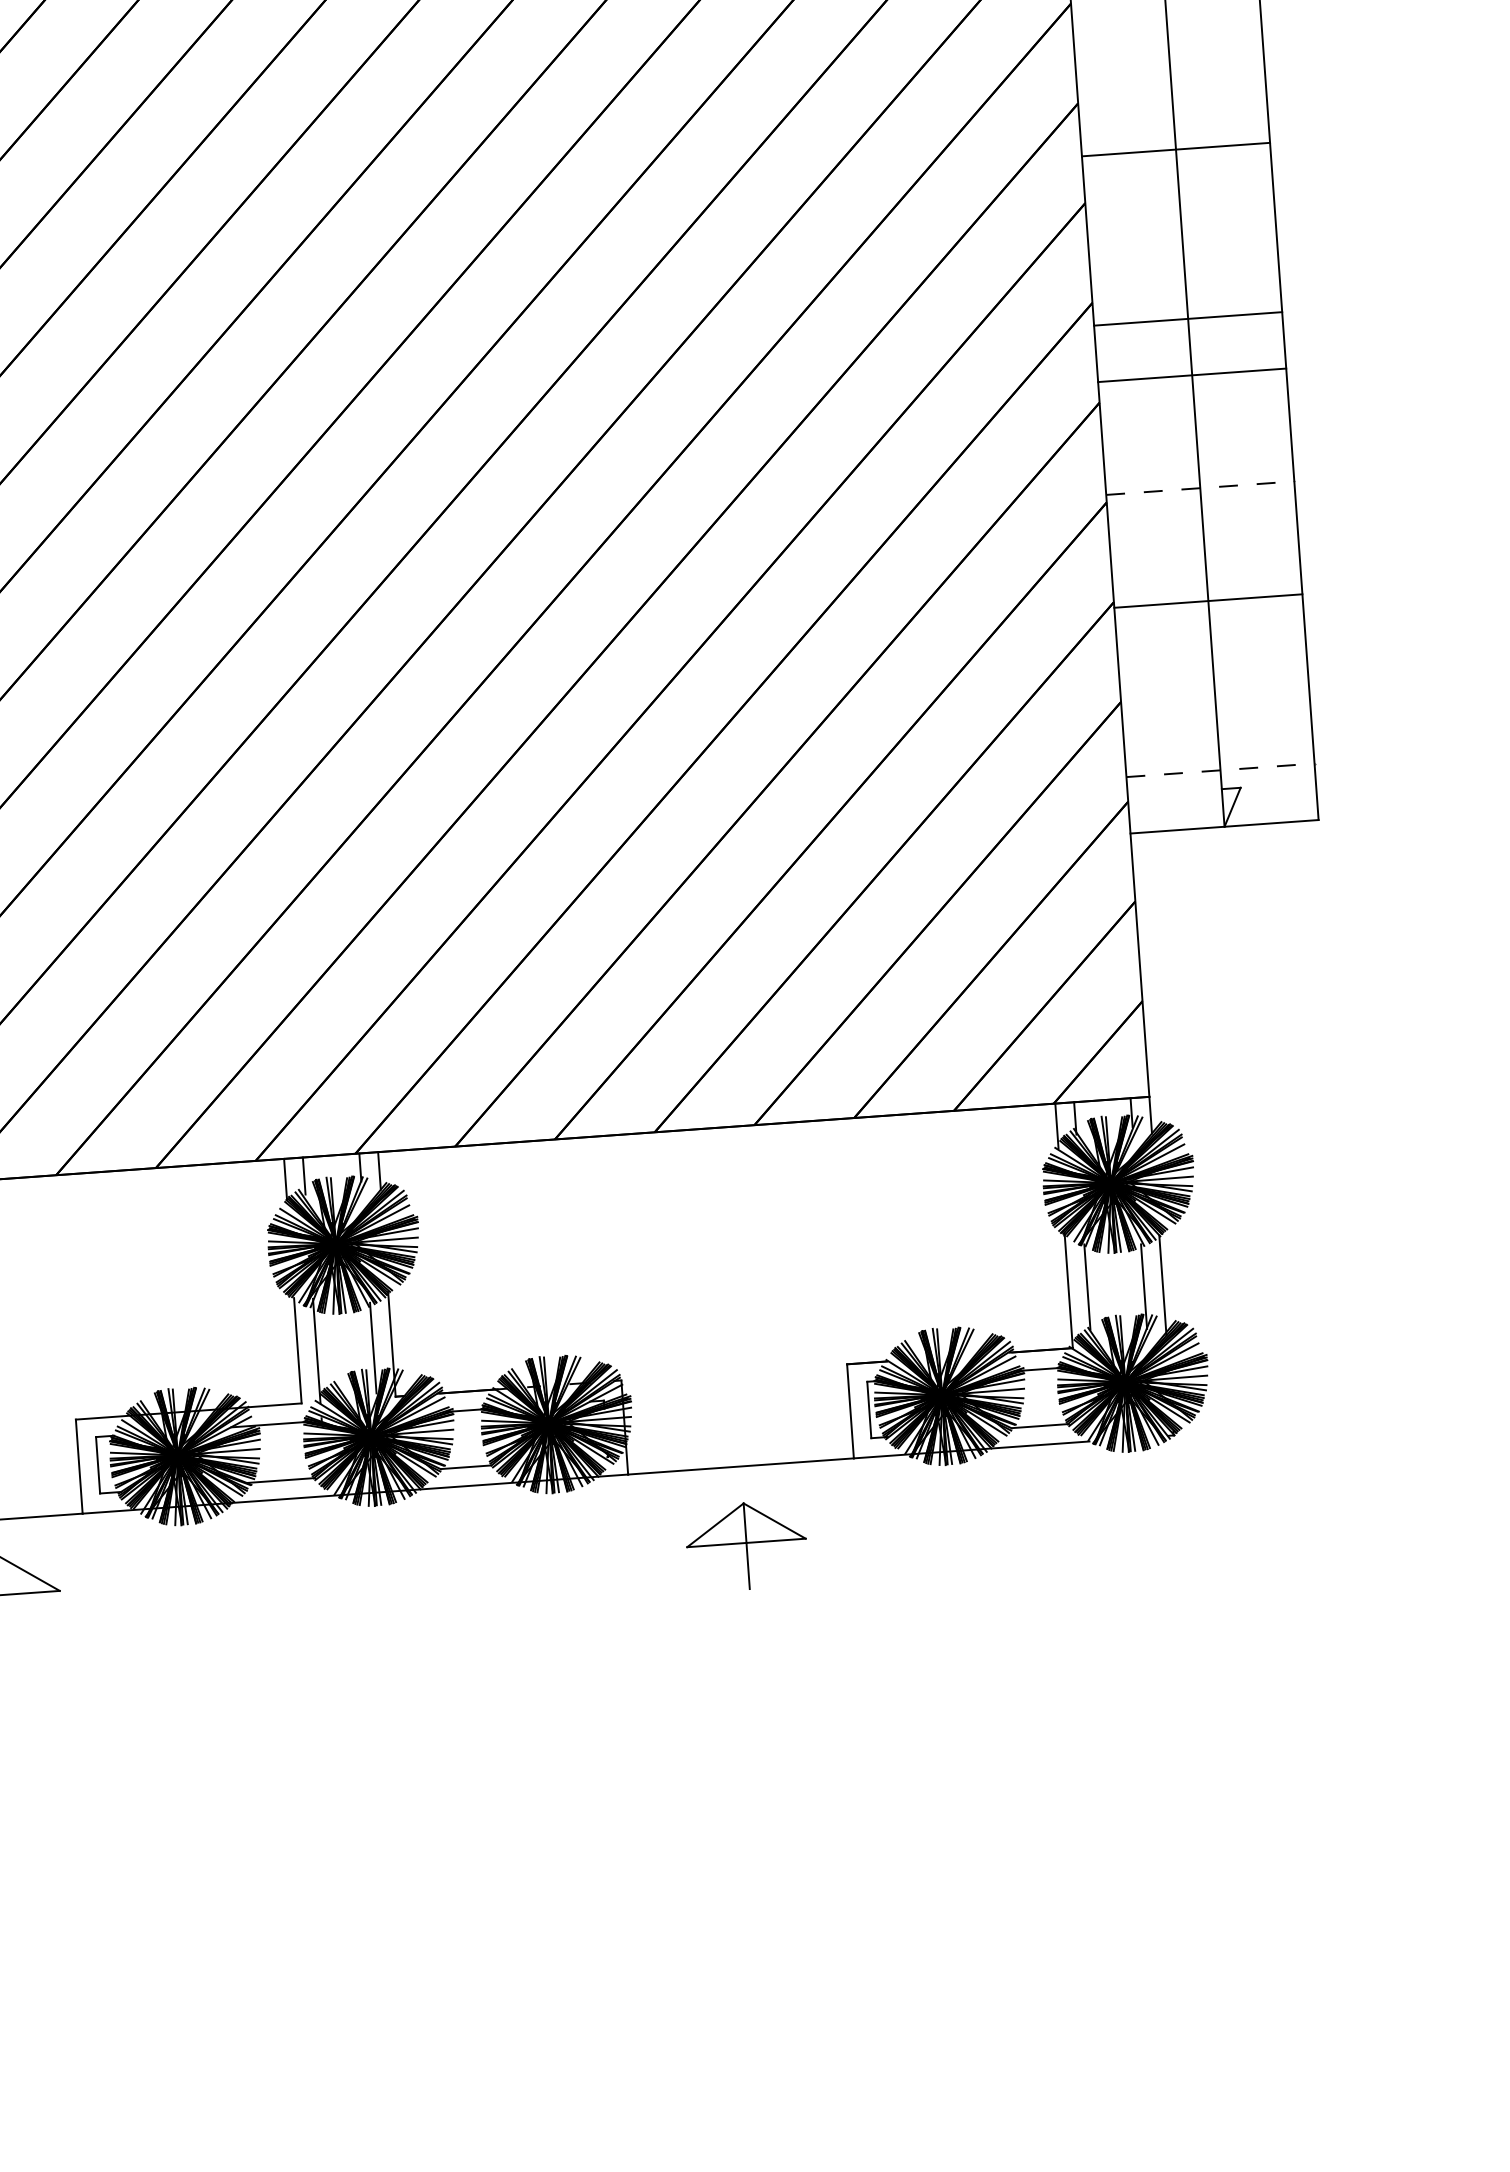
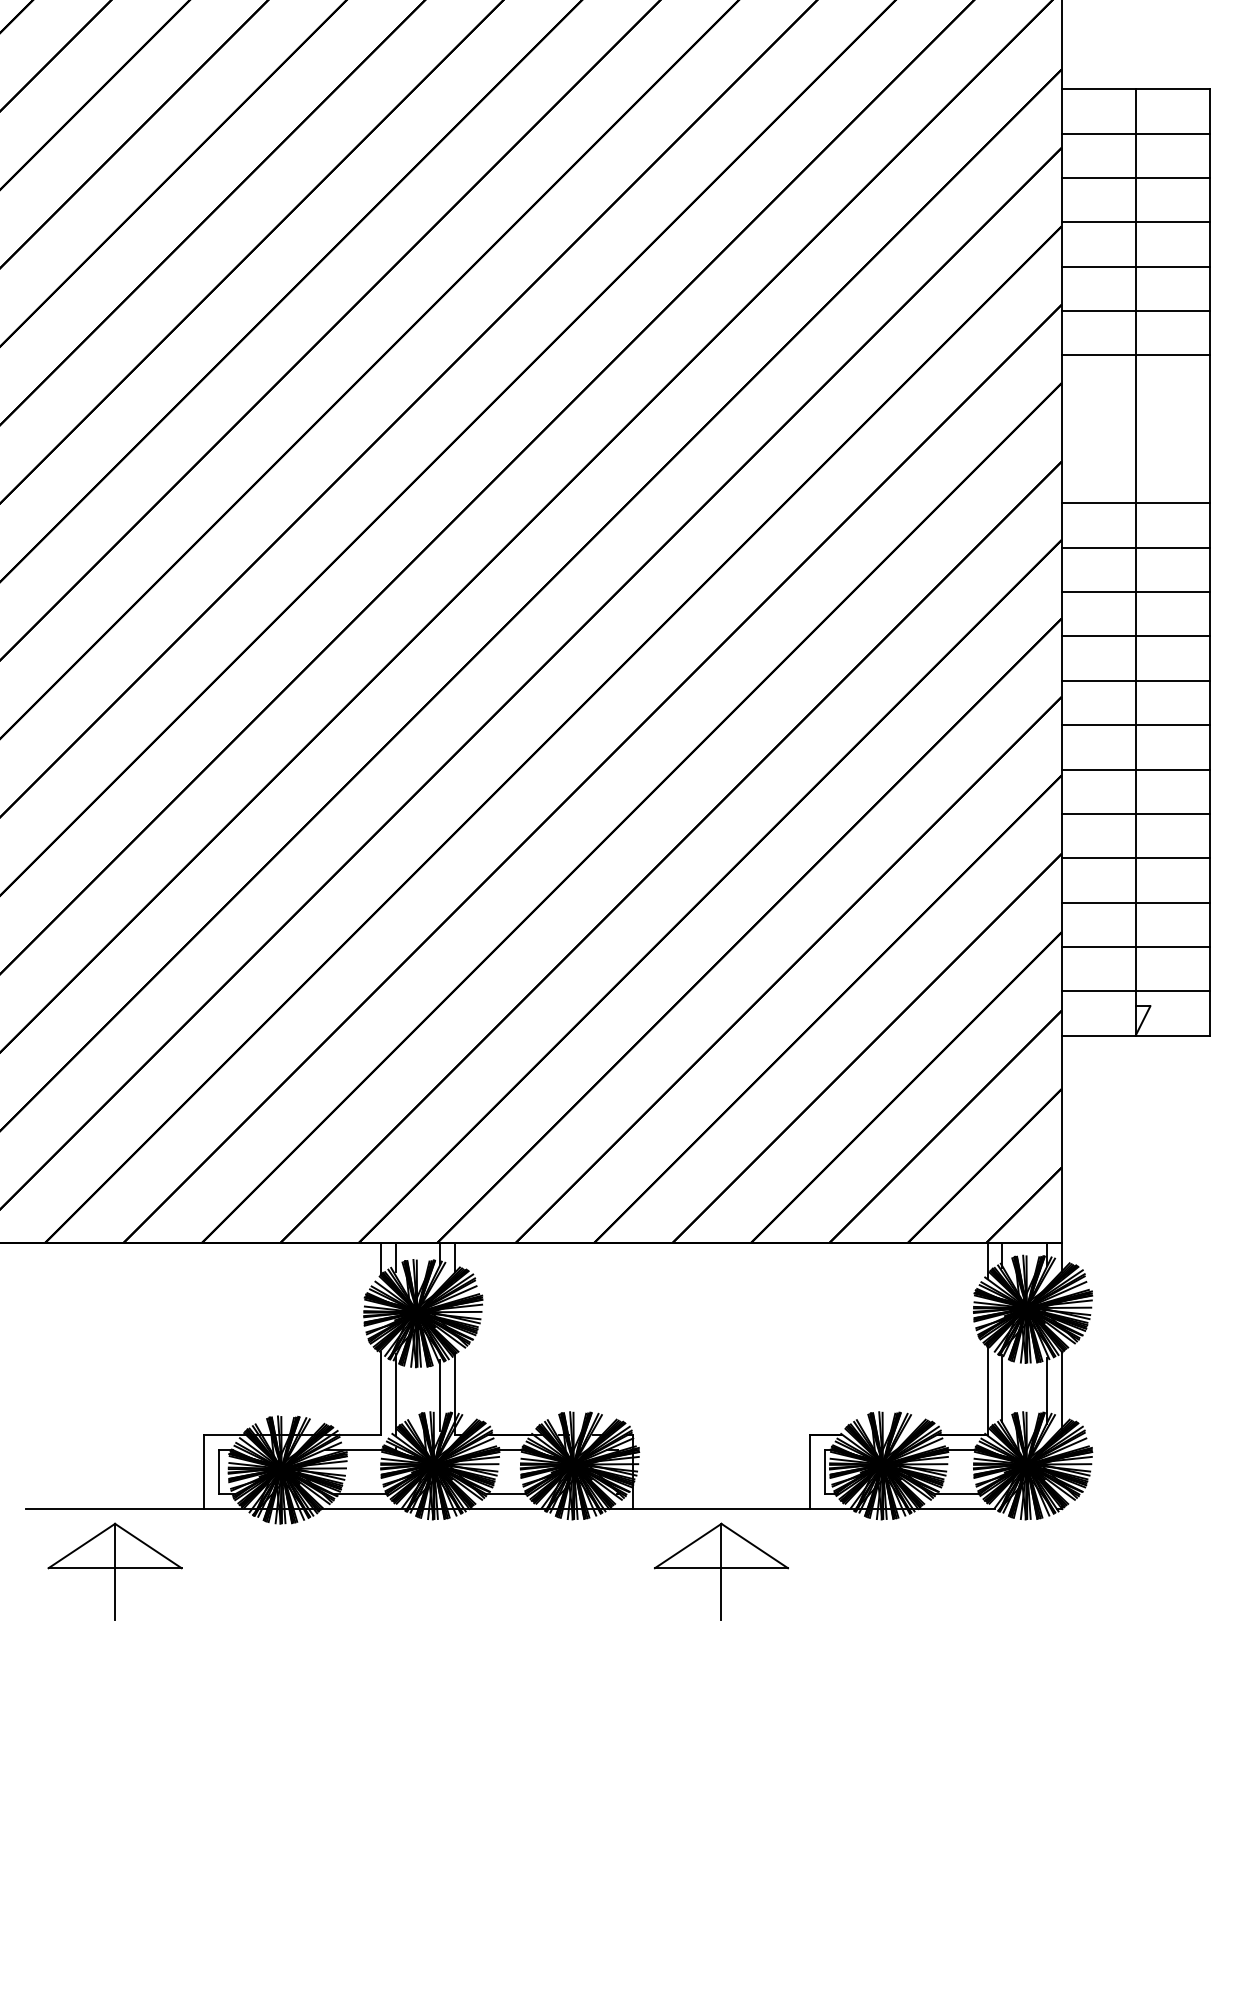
line: (1179, 205) -> (1135, 547), added
line: (1184, 263) -> (1135, 592), added
line: (1196, 432) -> (1135, 725), added
line: (1200, 488) -> (1135, 769), dashed -> solid
line: (1204, 544) -> (1135, 813), added
line: (1212, 657) -> (1135, 902), added
line: (1216, 714) -> (1135, 947), added
line: (1220, 770) -> (1135, 991), dashed -> solid
part: (746, 1545) -> (721, 1571), size x1.43

